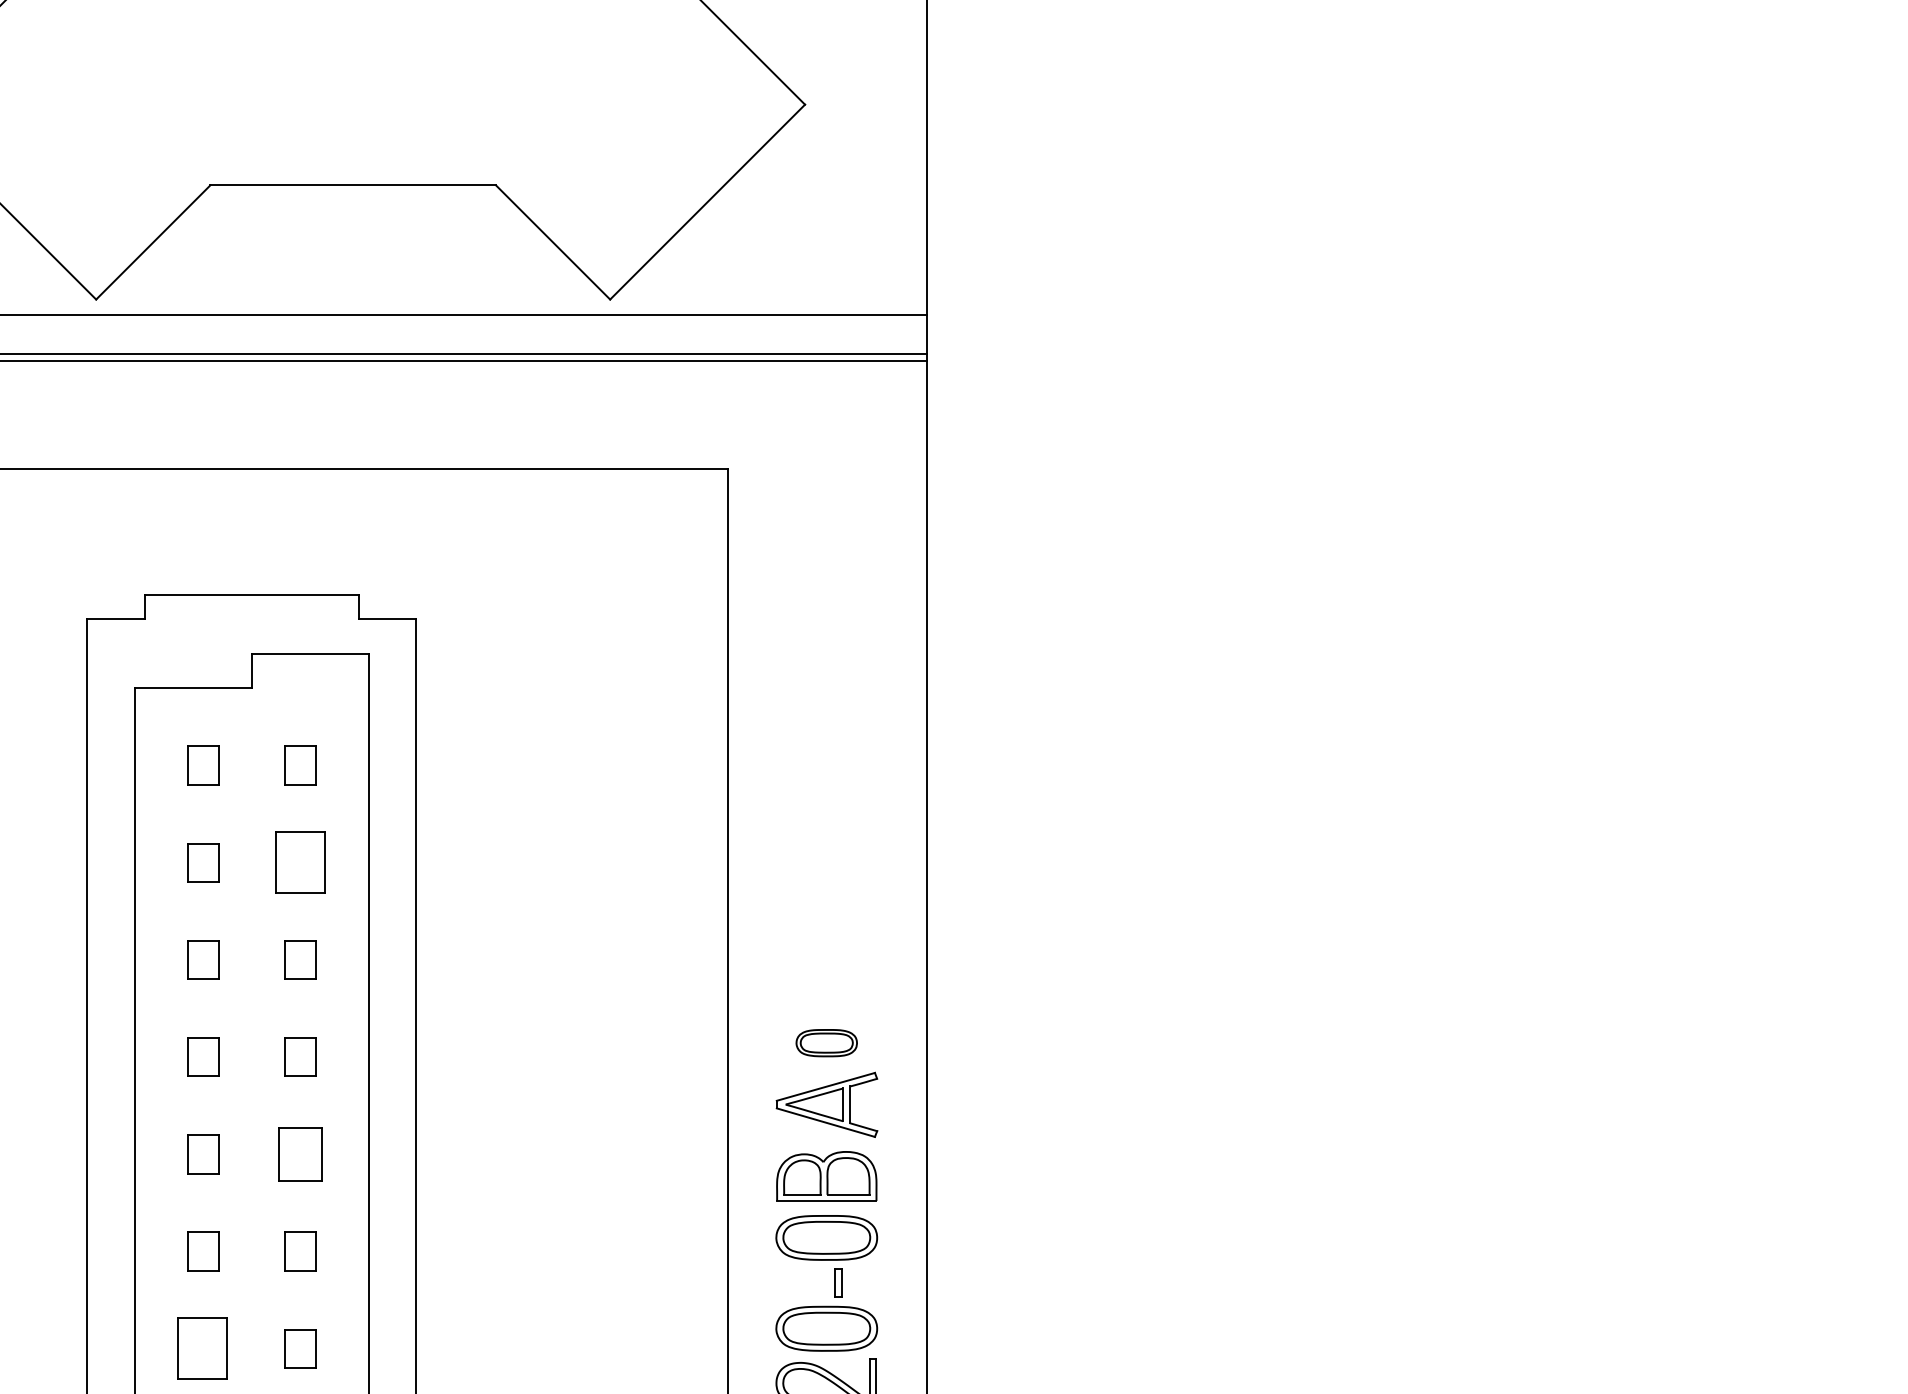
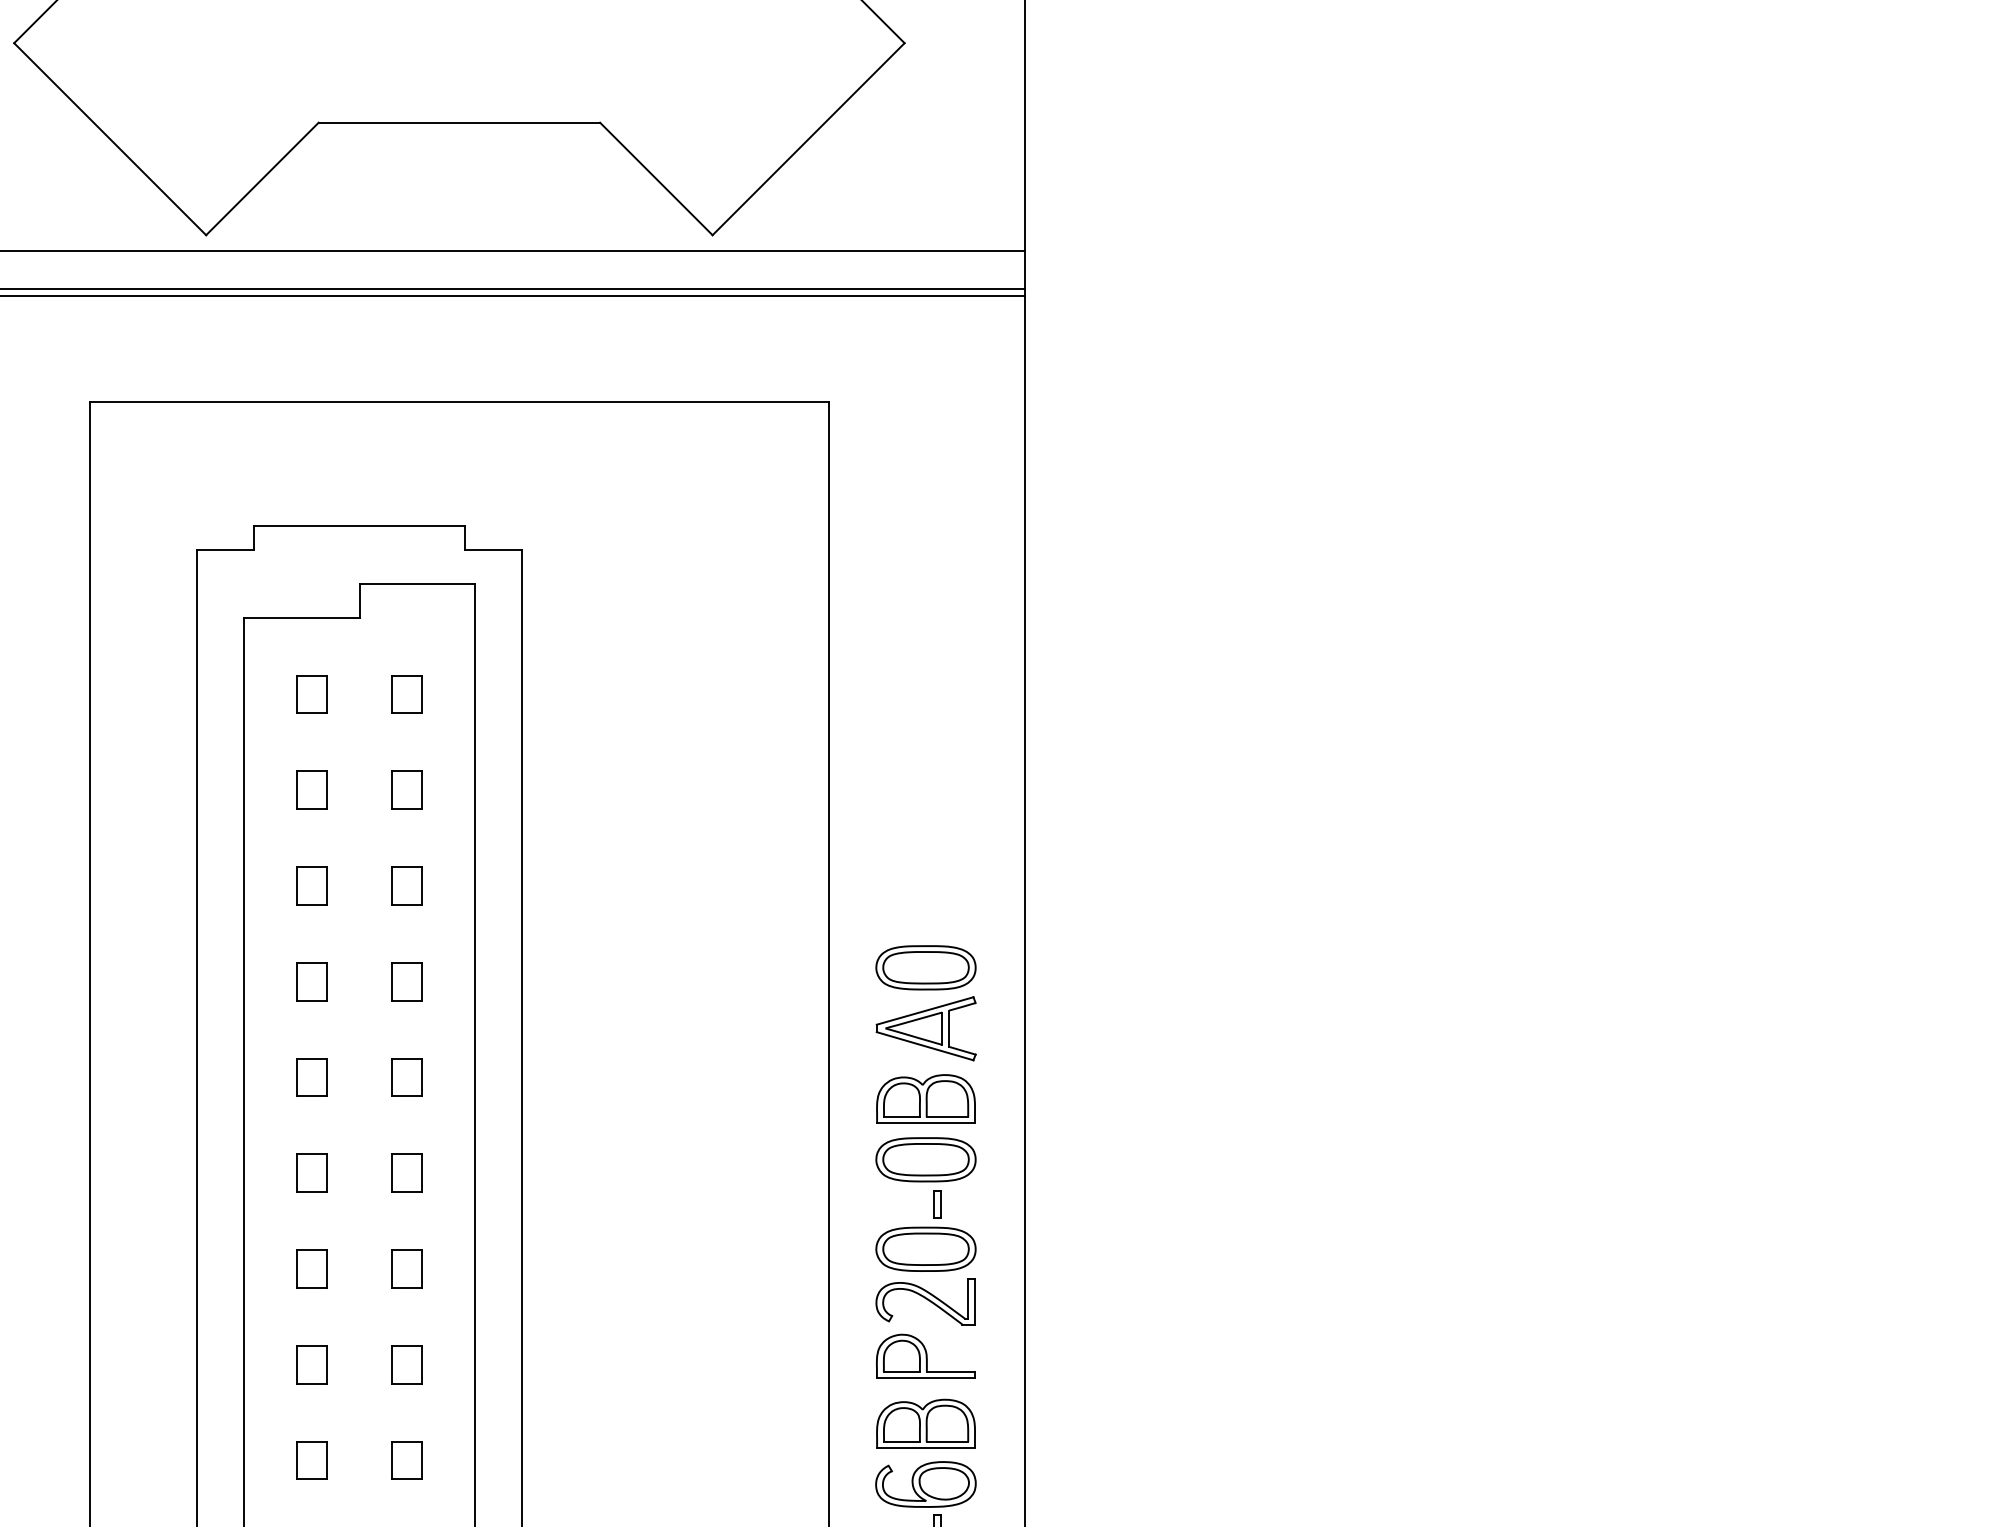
part: (299, 862) -> (406, 789), size x0.62
part: (826, 1042) -> (925, 967), size x1.67
part: (299, 1154) -> (406, 1077), size x0.71
part: (203, 1348) -> (311, 1268), size x0.62

